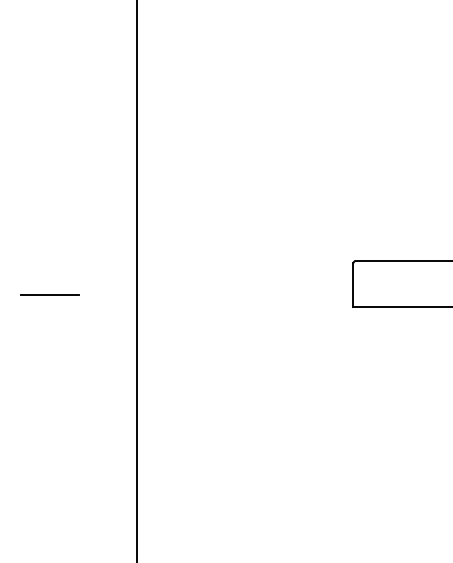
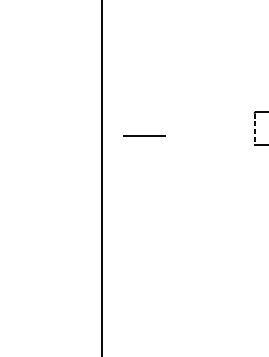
line: (353, 285) -> (254, 129), solid -> dashed
line: (49, 294) -> (144, 135), moved

